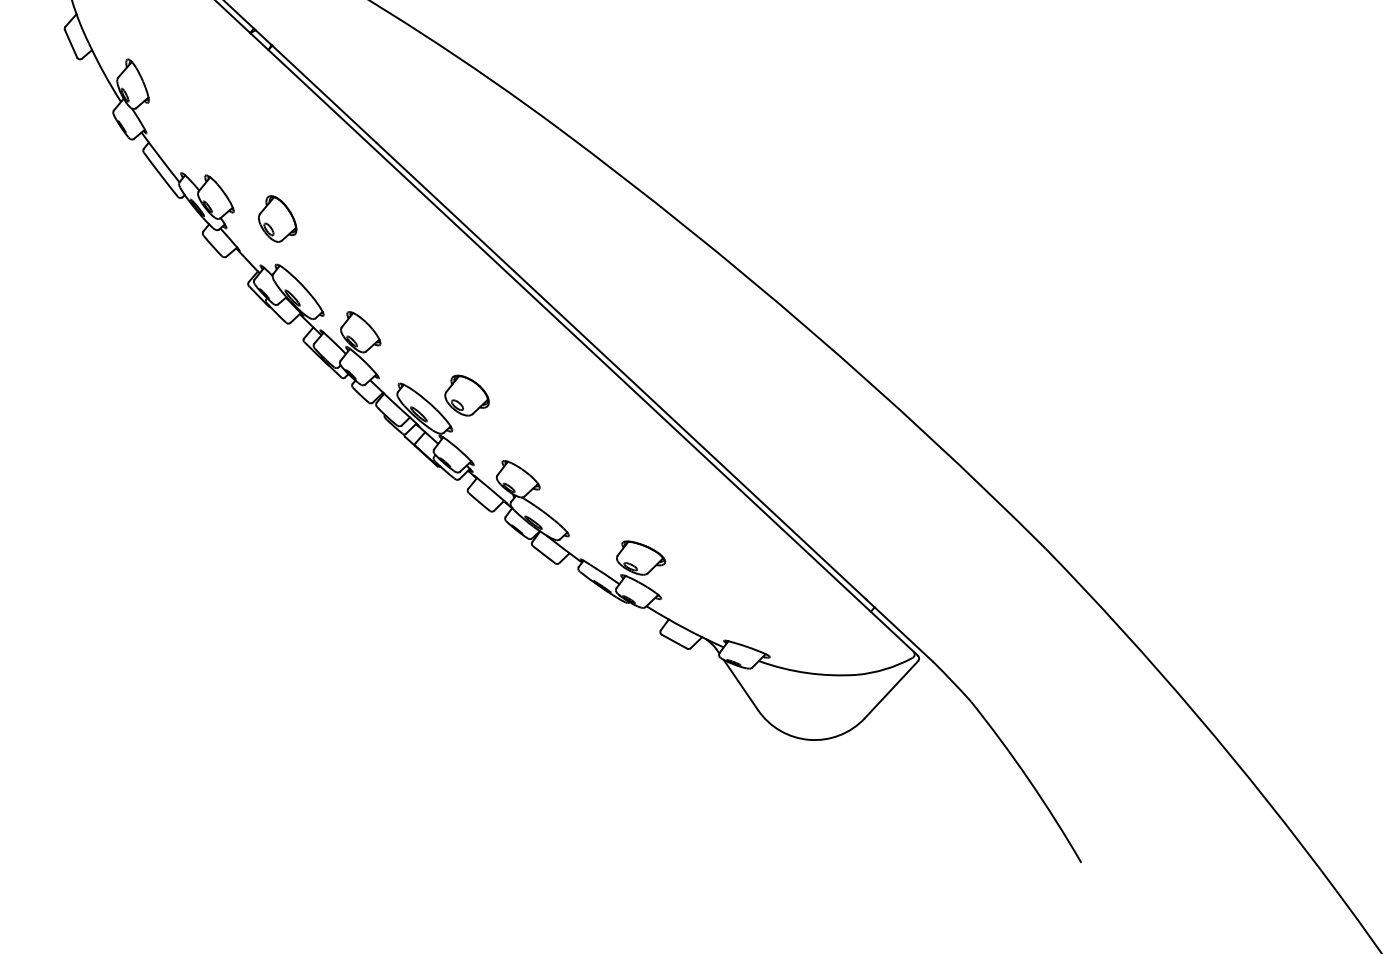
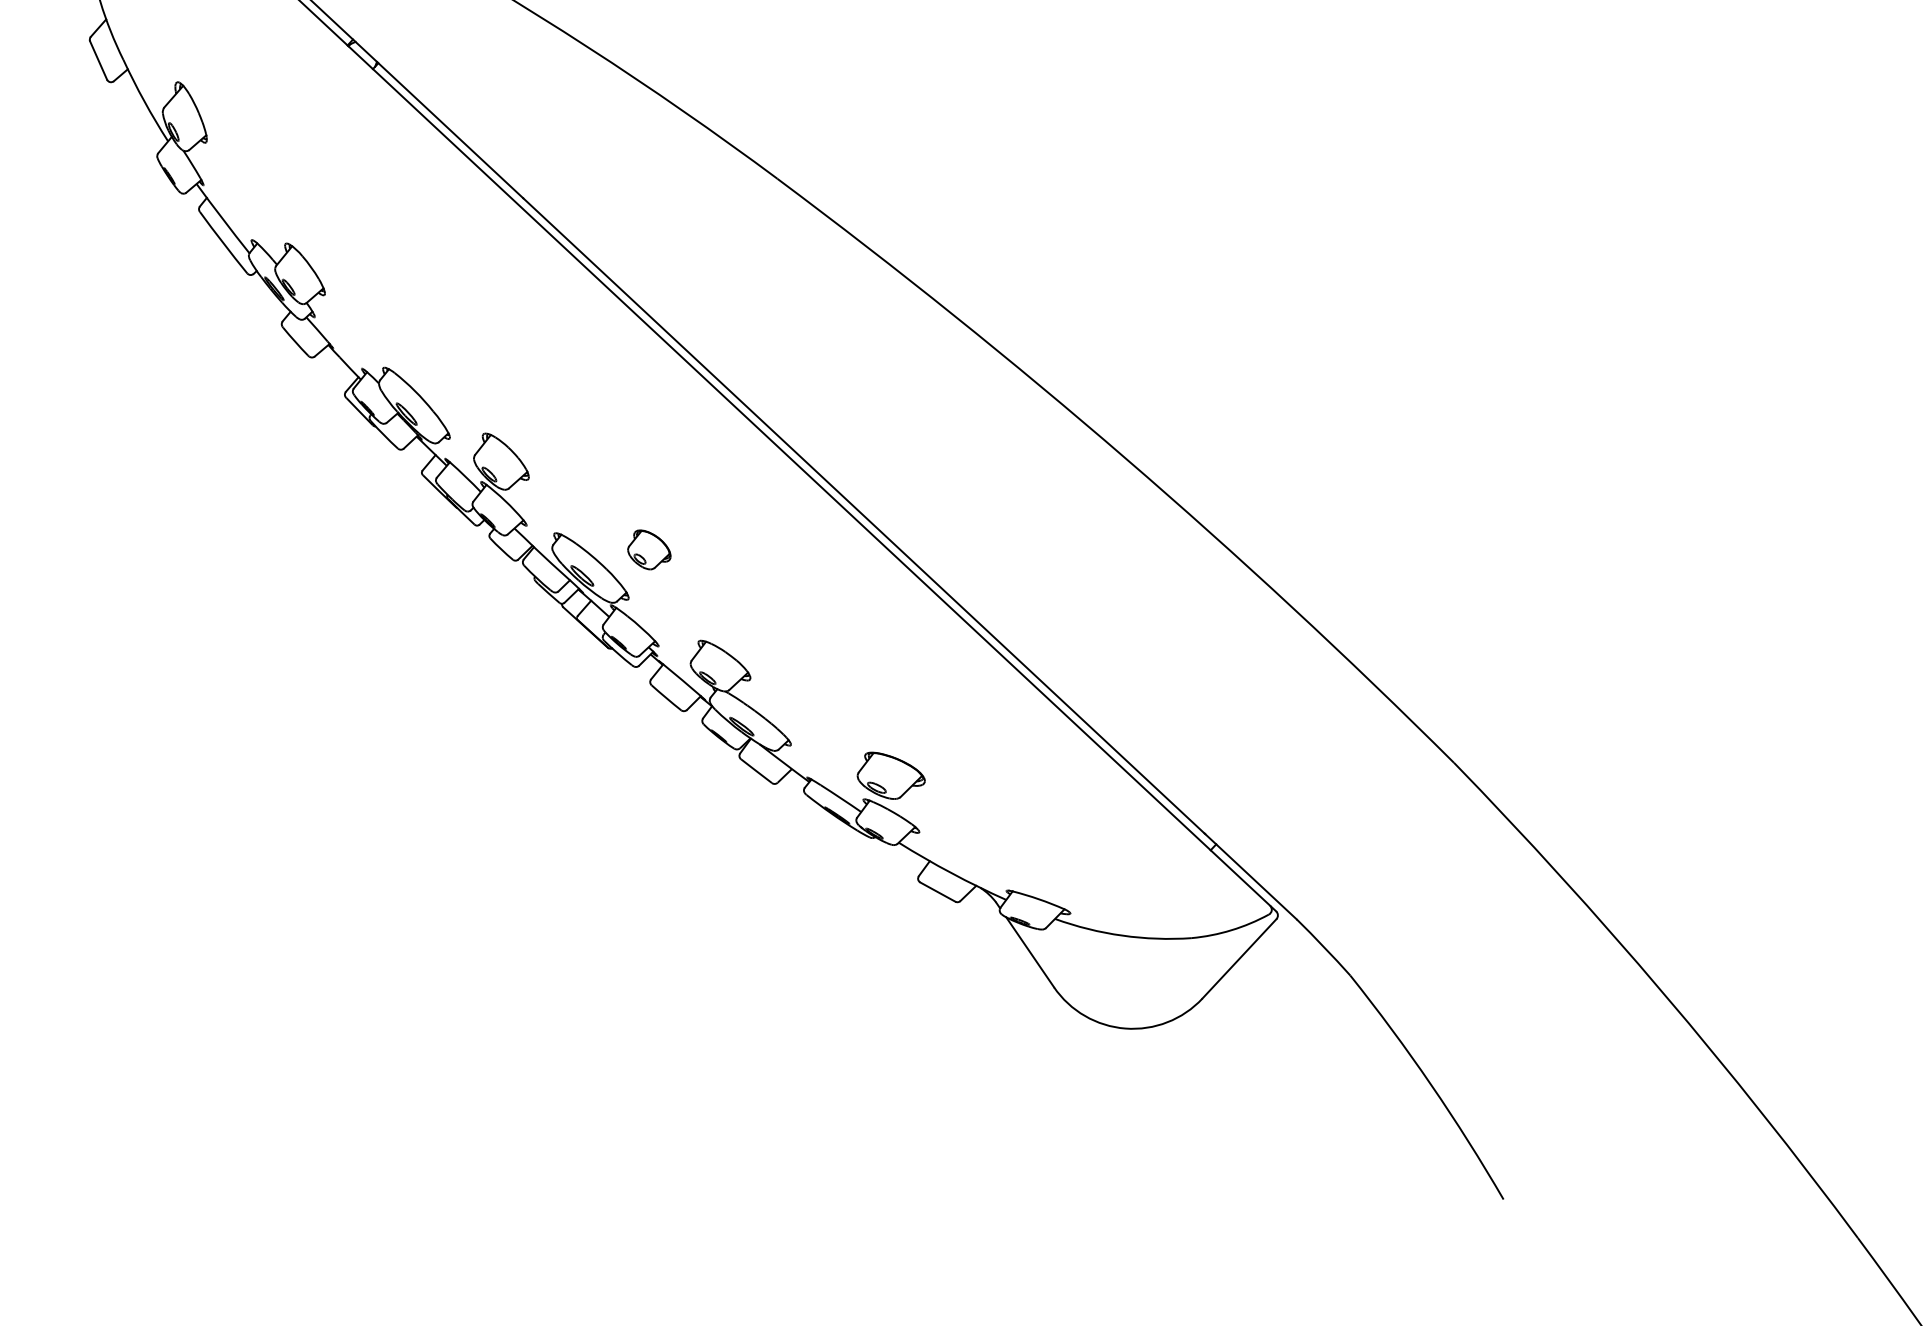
part: (278, 218) -> (386, 303), removed
part: (467, 395) -> (649, 549), size x0.7

